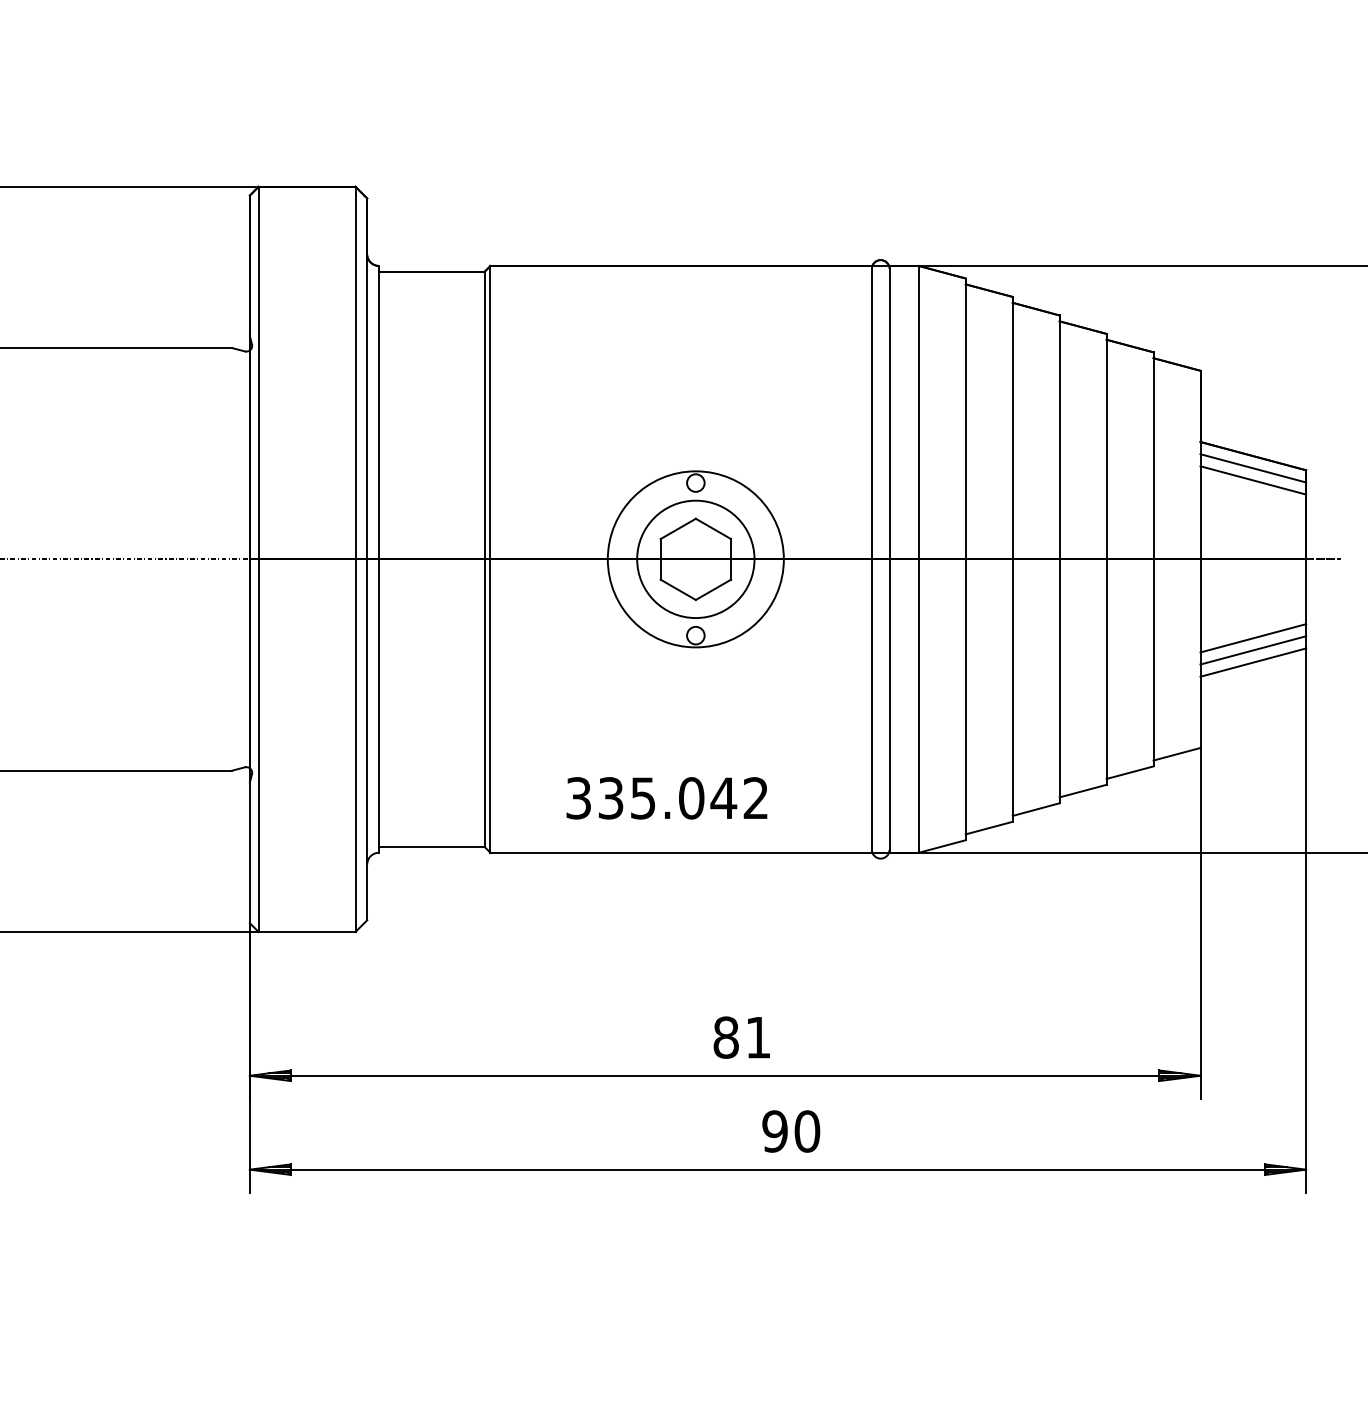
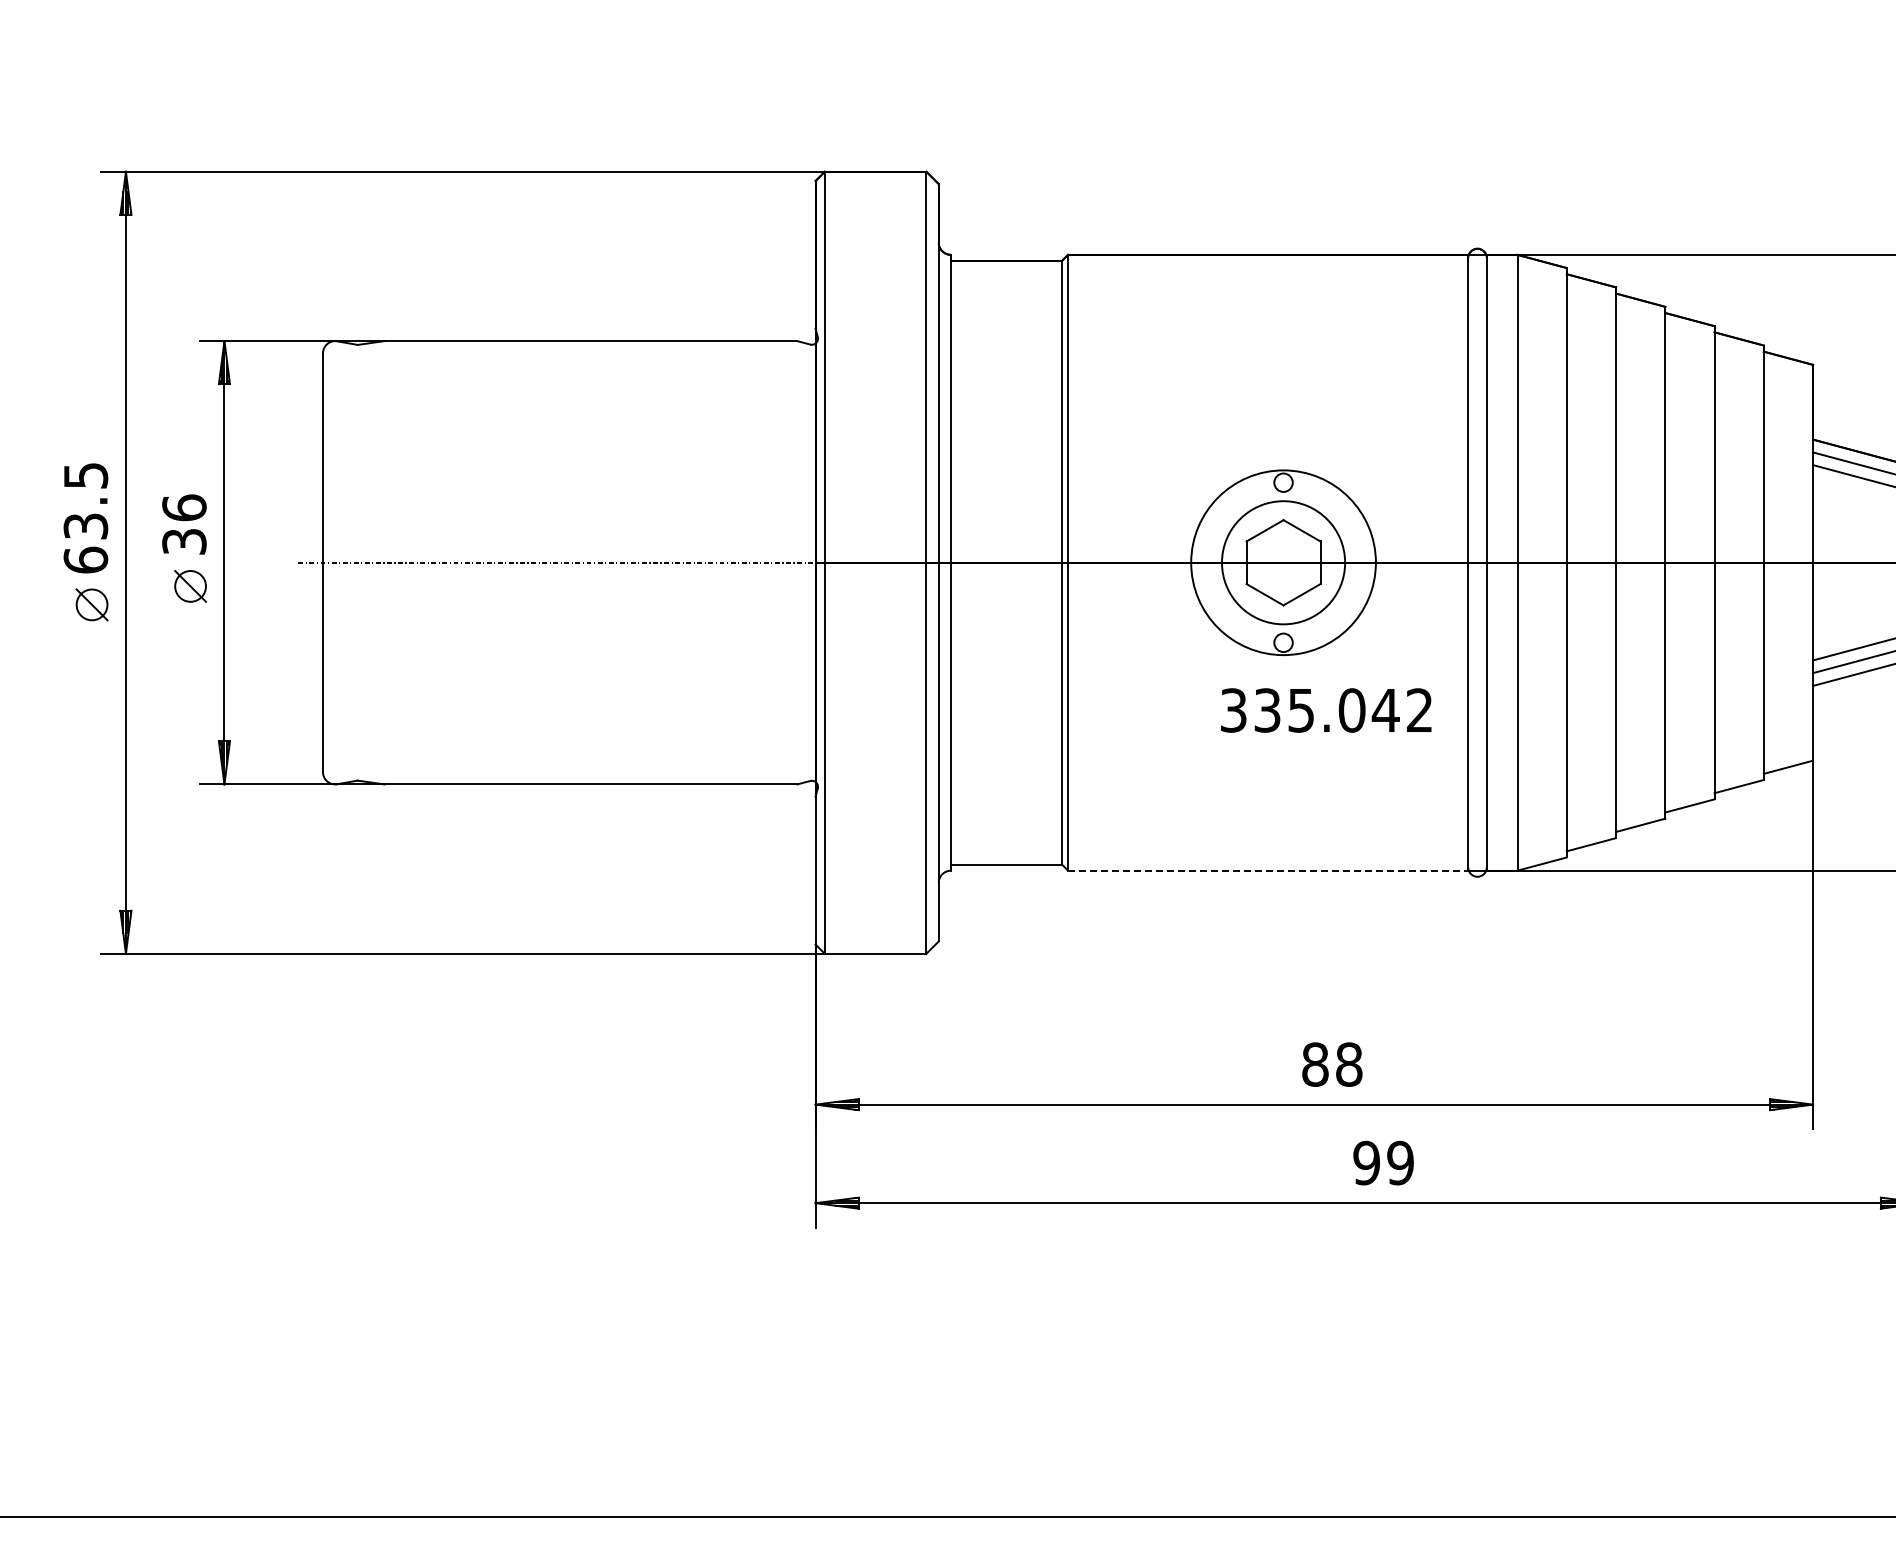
text: (667, 798) -> (1326, 710), moved
line: (681, 852) -> (1268, 870), solid -> dashed
text: (758, 1037) -> (1349, 1064), 81 -> 88
text: (807, 1131) -> (1400, 1163), 90 -> 99

